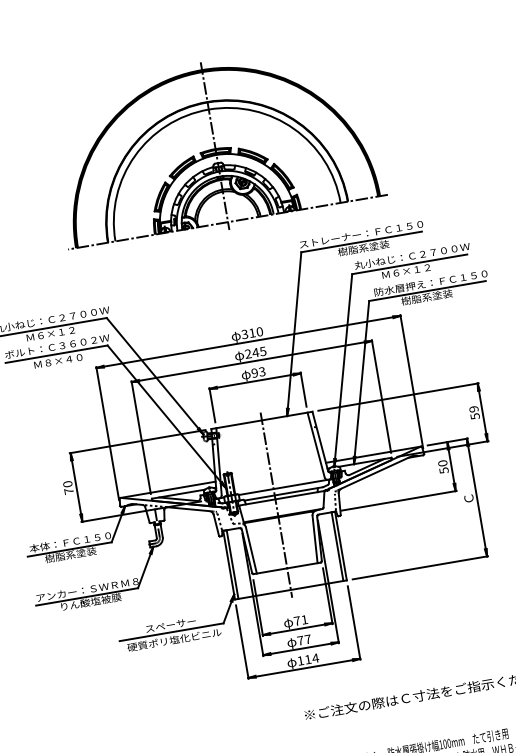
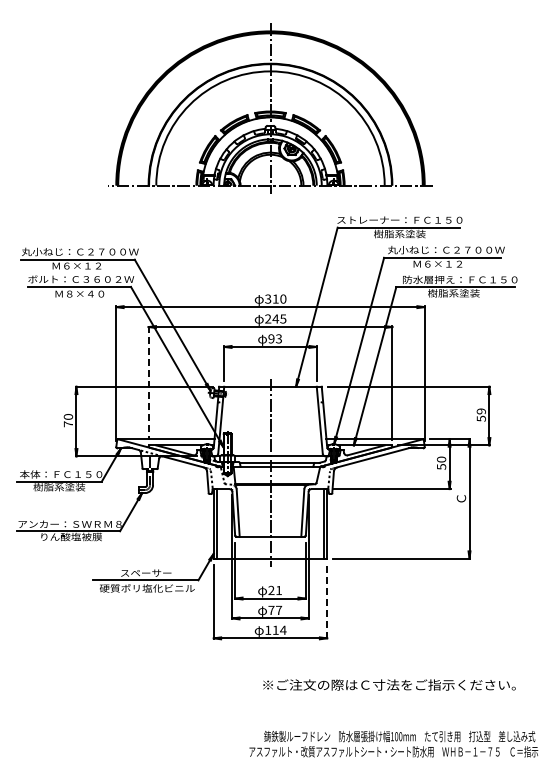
line: (141, 437) -> (148, 383), solid -> dashed
text: (297, 620) -> (271, 589), 71 -> 21
line: (354, 622) -> (327, 601), solid -> dashed

